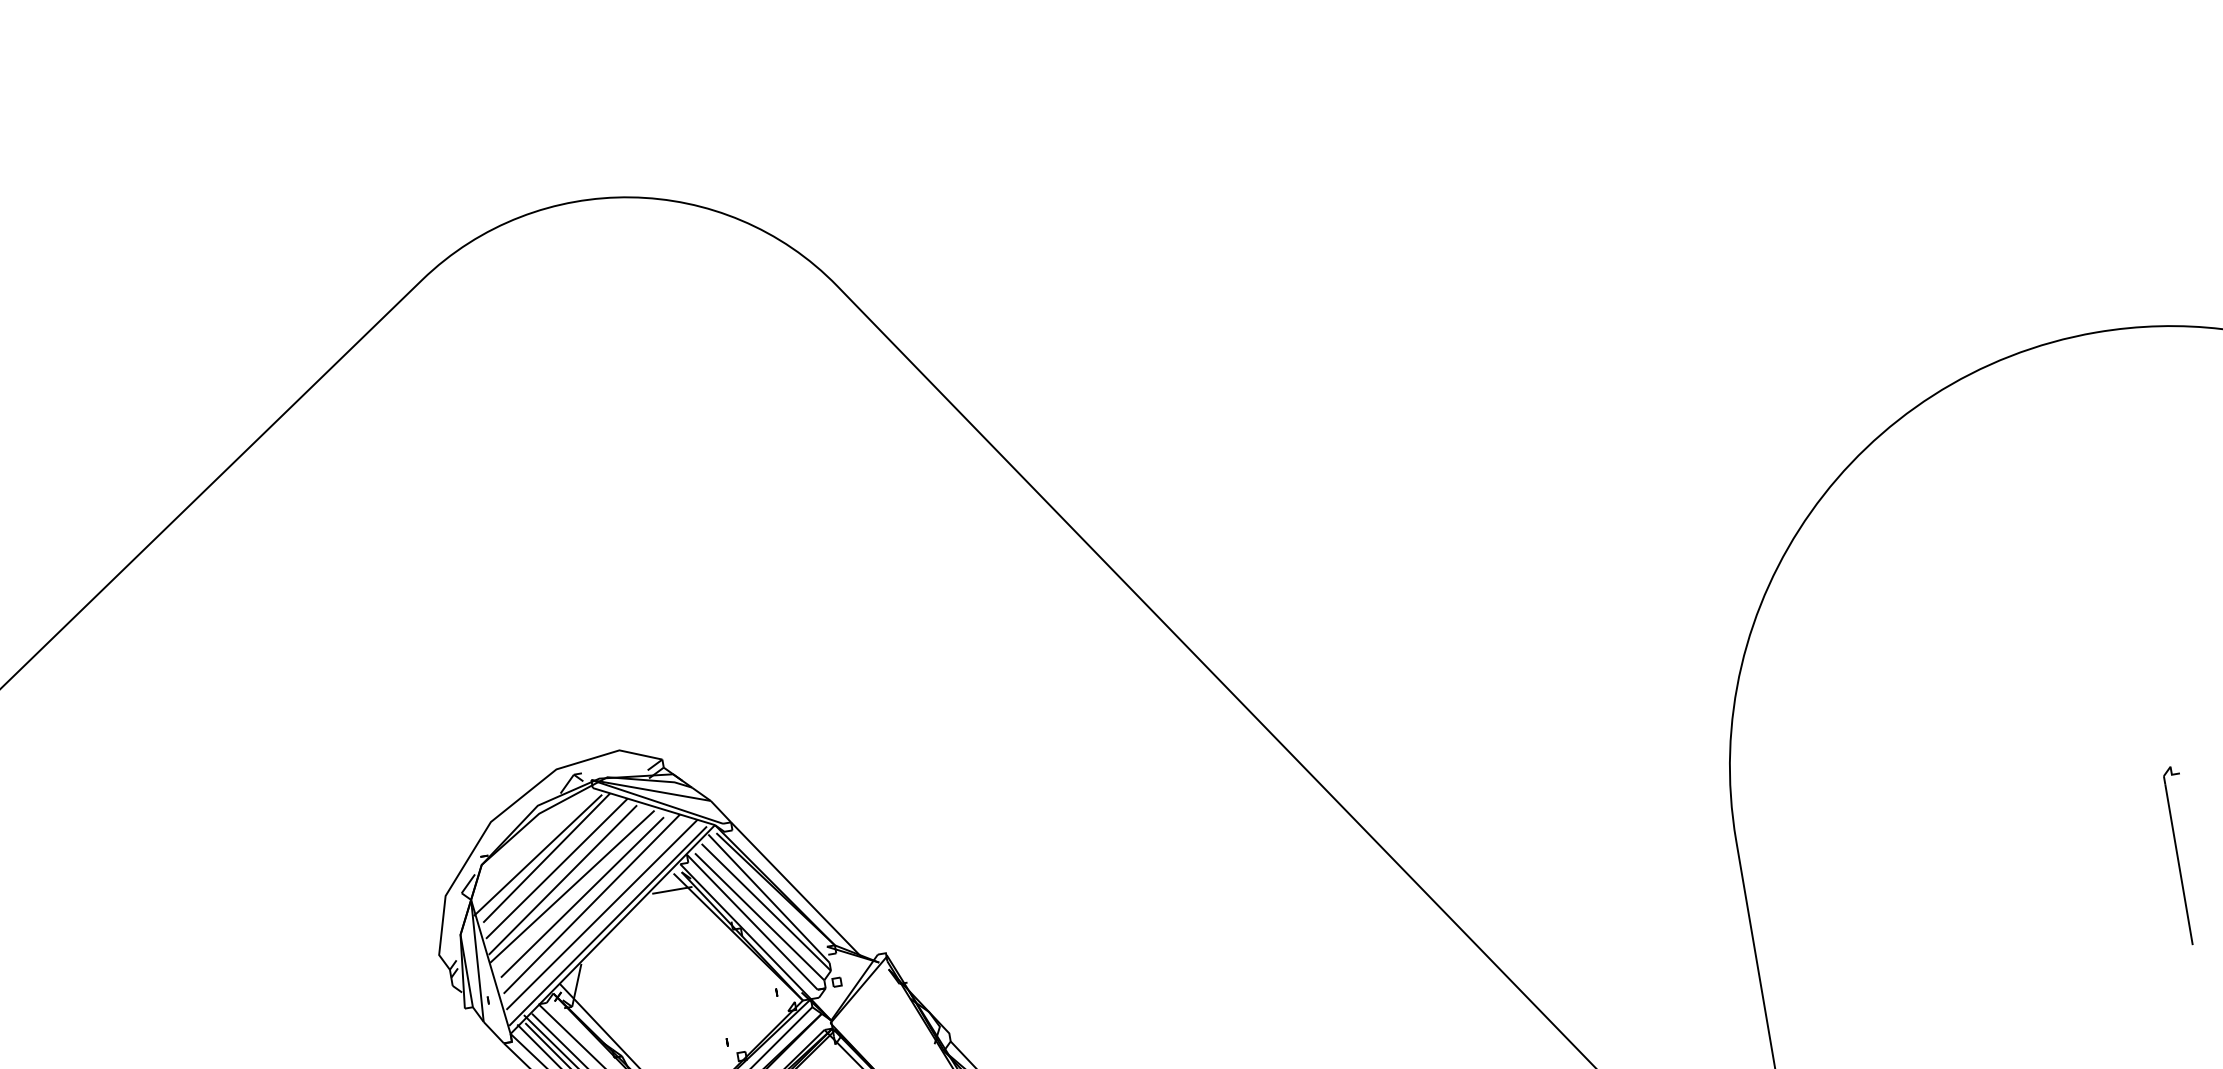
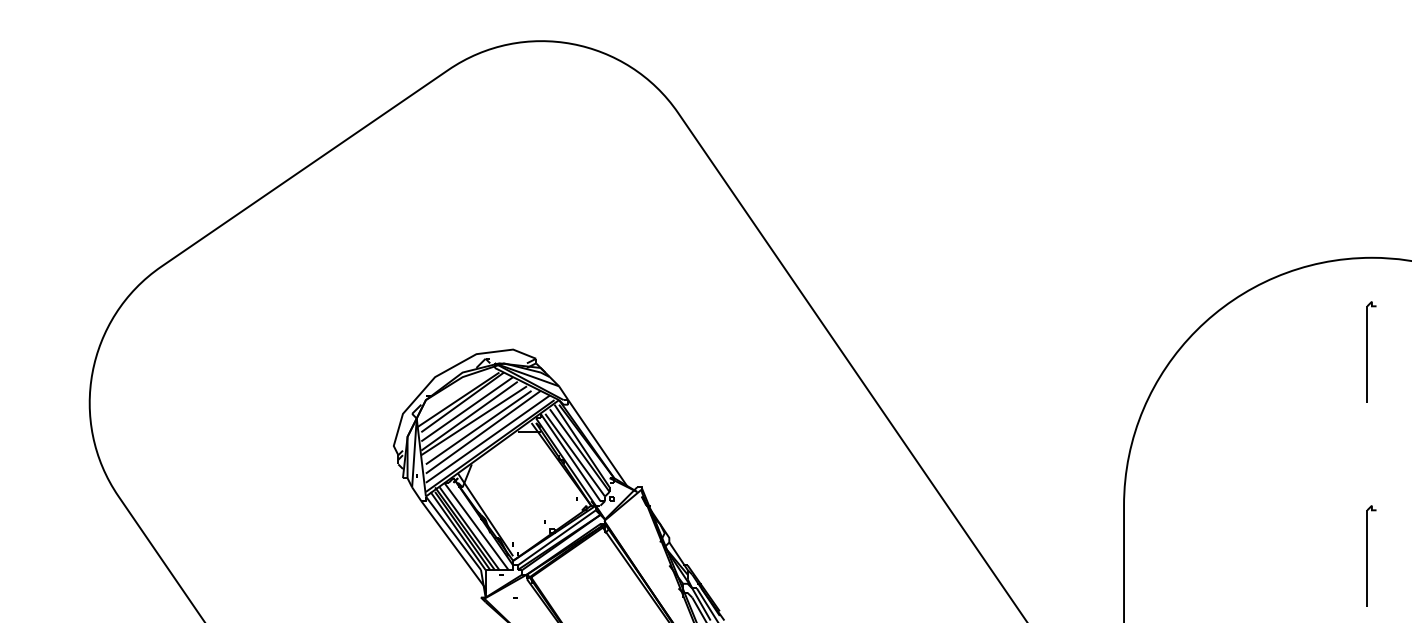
part: (2123, 496) -> (1371, 351), added

